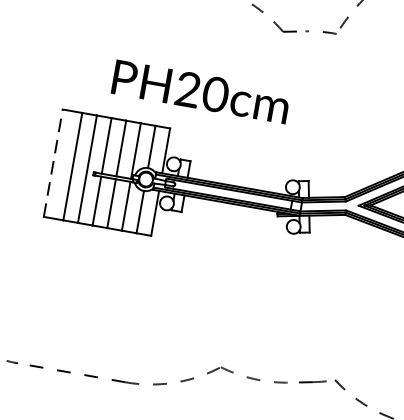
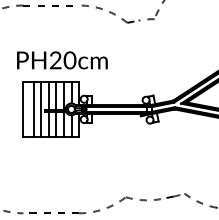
text: (201, 92) -> (62, 60), moved
line: (53, 163) -> (23, 109), dashed -> solid

